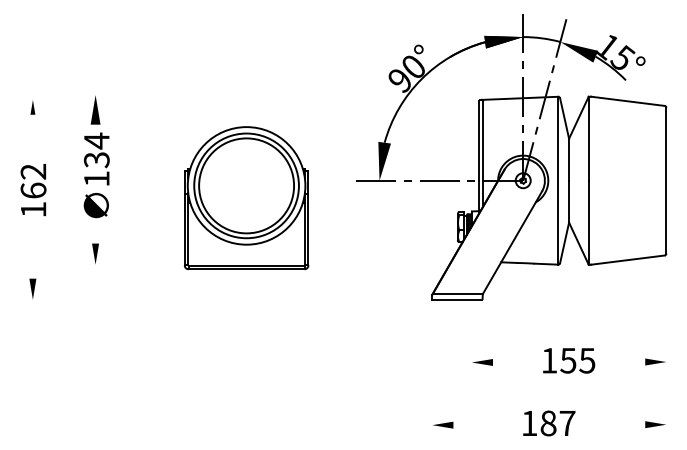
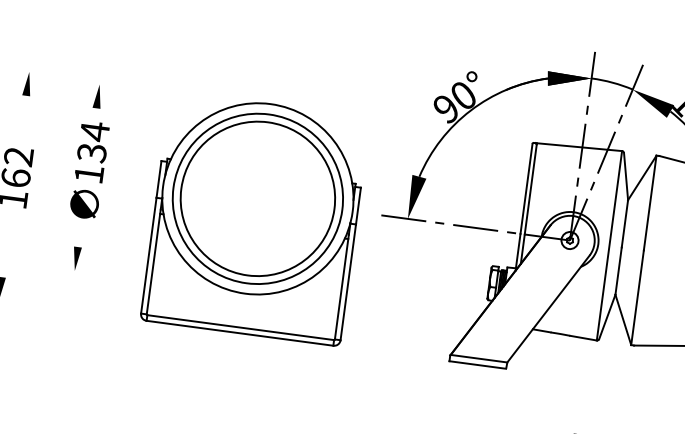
part: (32, 107) -> (27, 84), size x1.43
part: (95, 110) -> (97, 96), size x0.71
part: (246, 197) -> (255, 217), size x1.43

